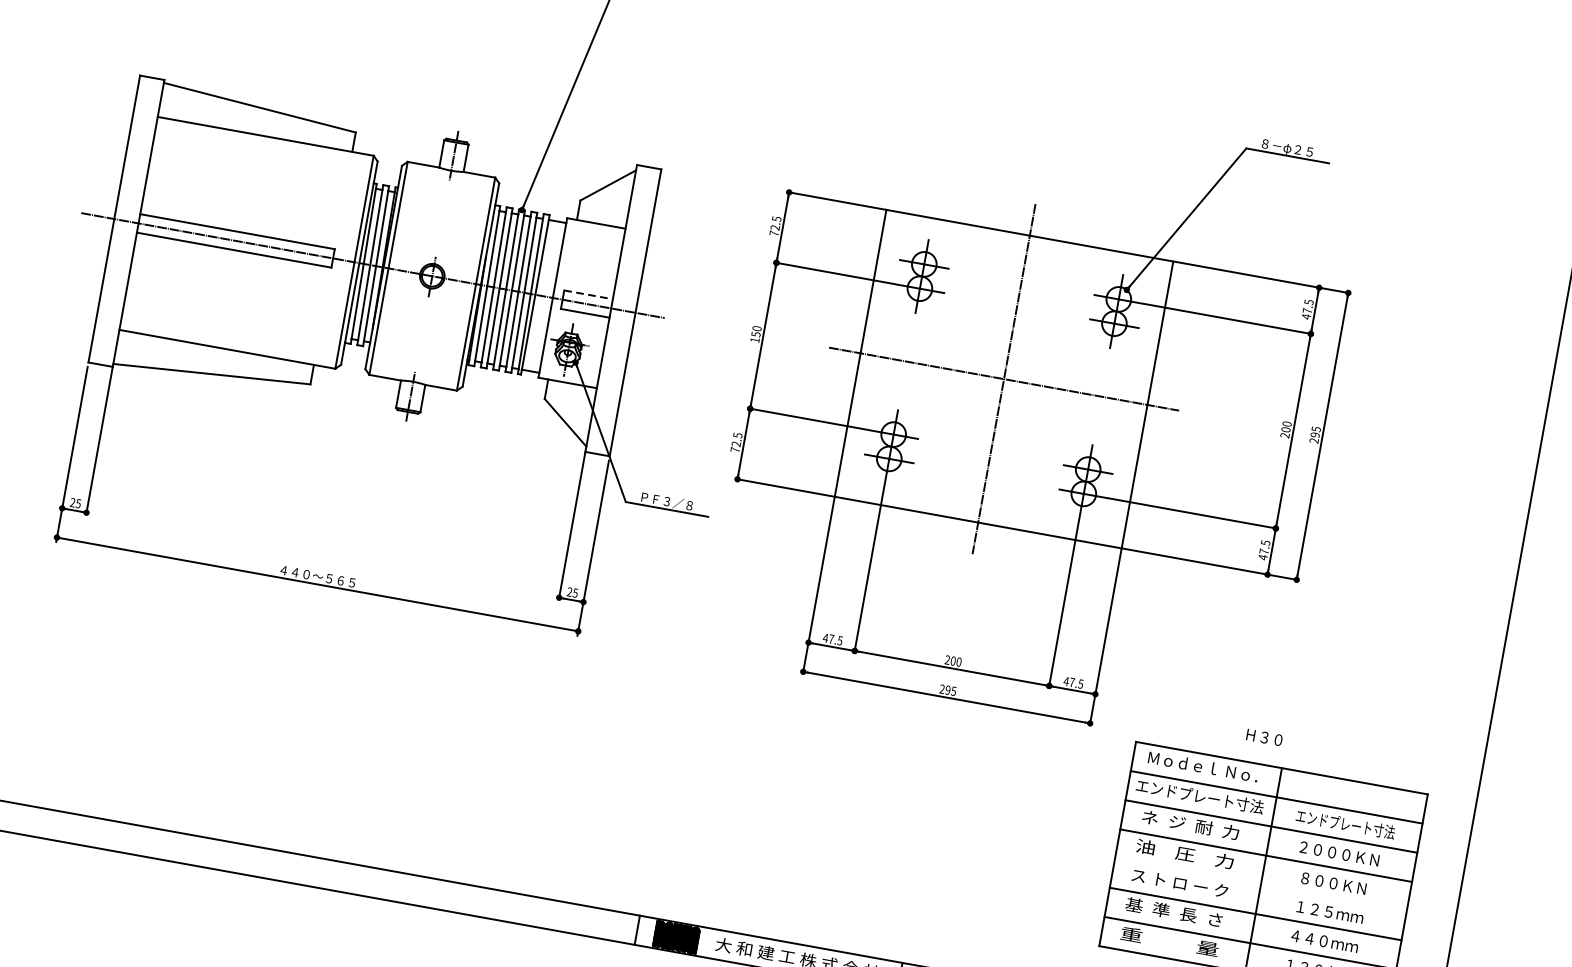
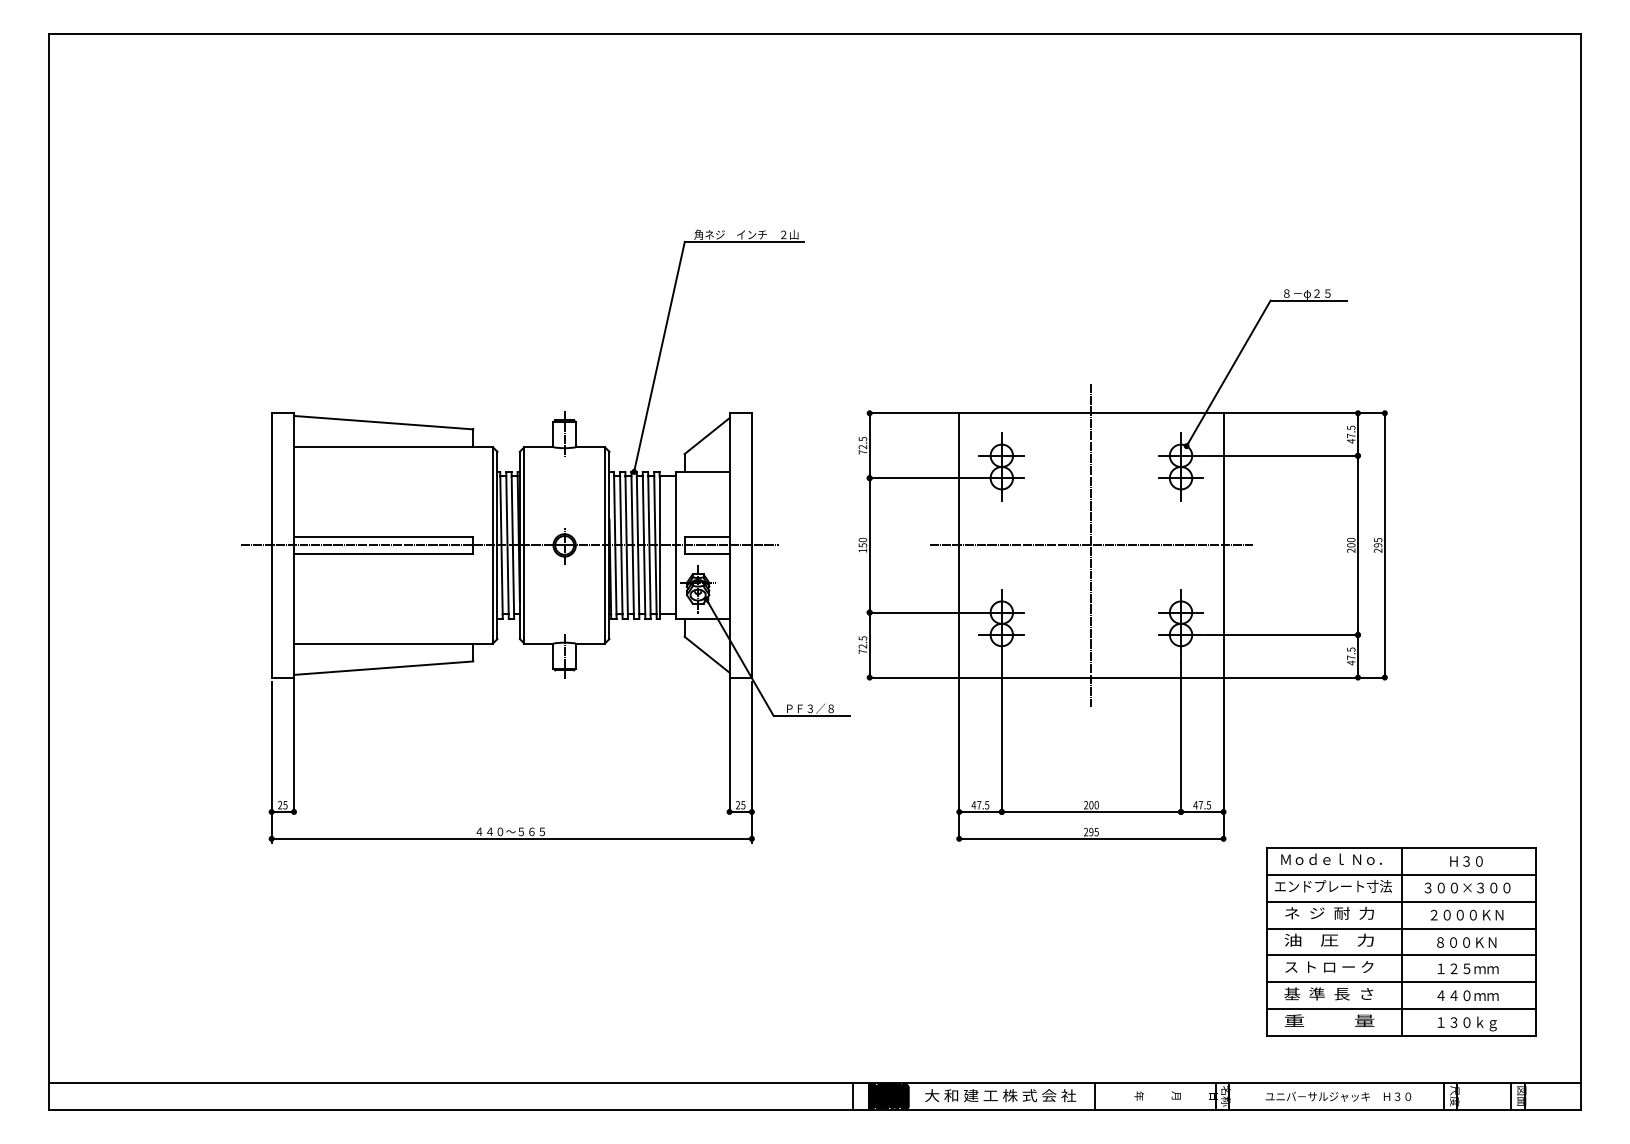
line: (589, 294) -> (707, 536), dashed -> solid
text: (1264, 737) -> (1466, 861), moved
text: (1345, 823) -> (1467, 887), エンドプレート寸法 -> ３００×３００
line: (1260, 884) -> (1401, 955), added

